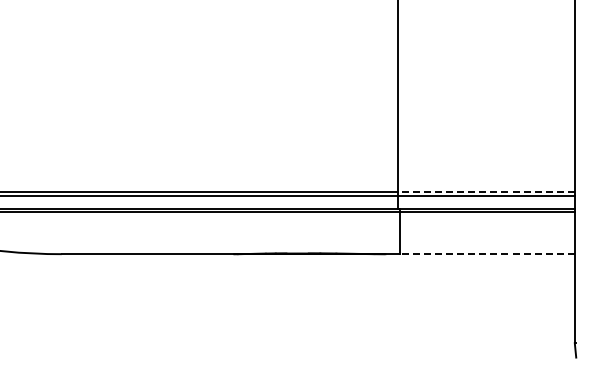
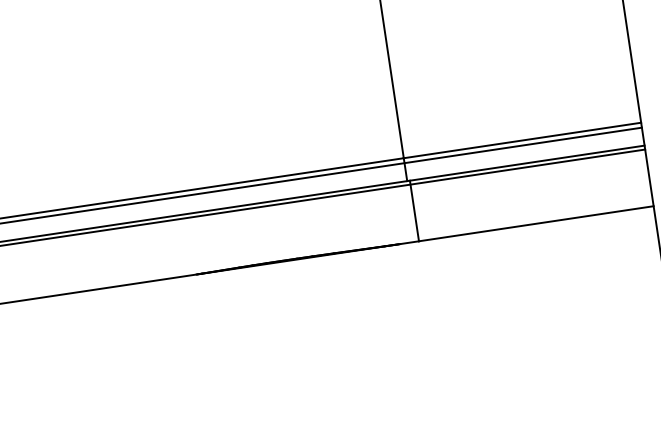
line: (486, 191) -> (522, 139), dashed -> solid
line: (486, 254) -> (535, 224), dashed -> solid

